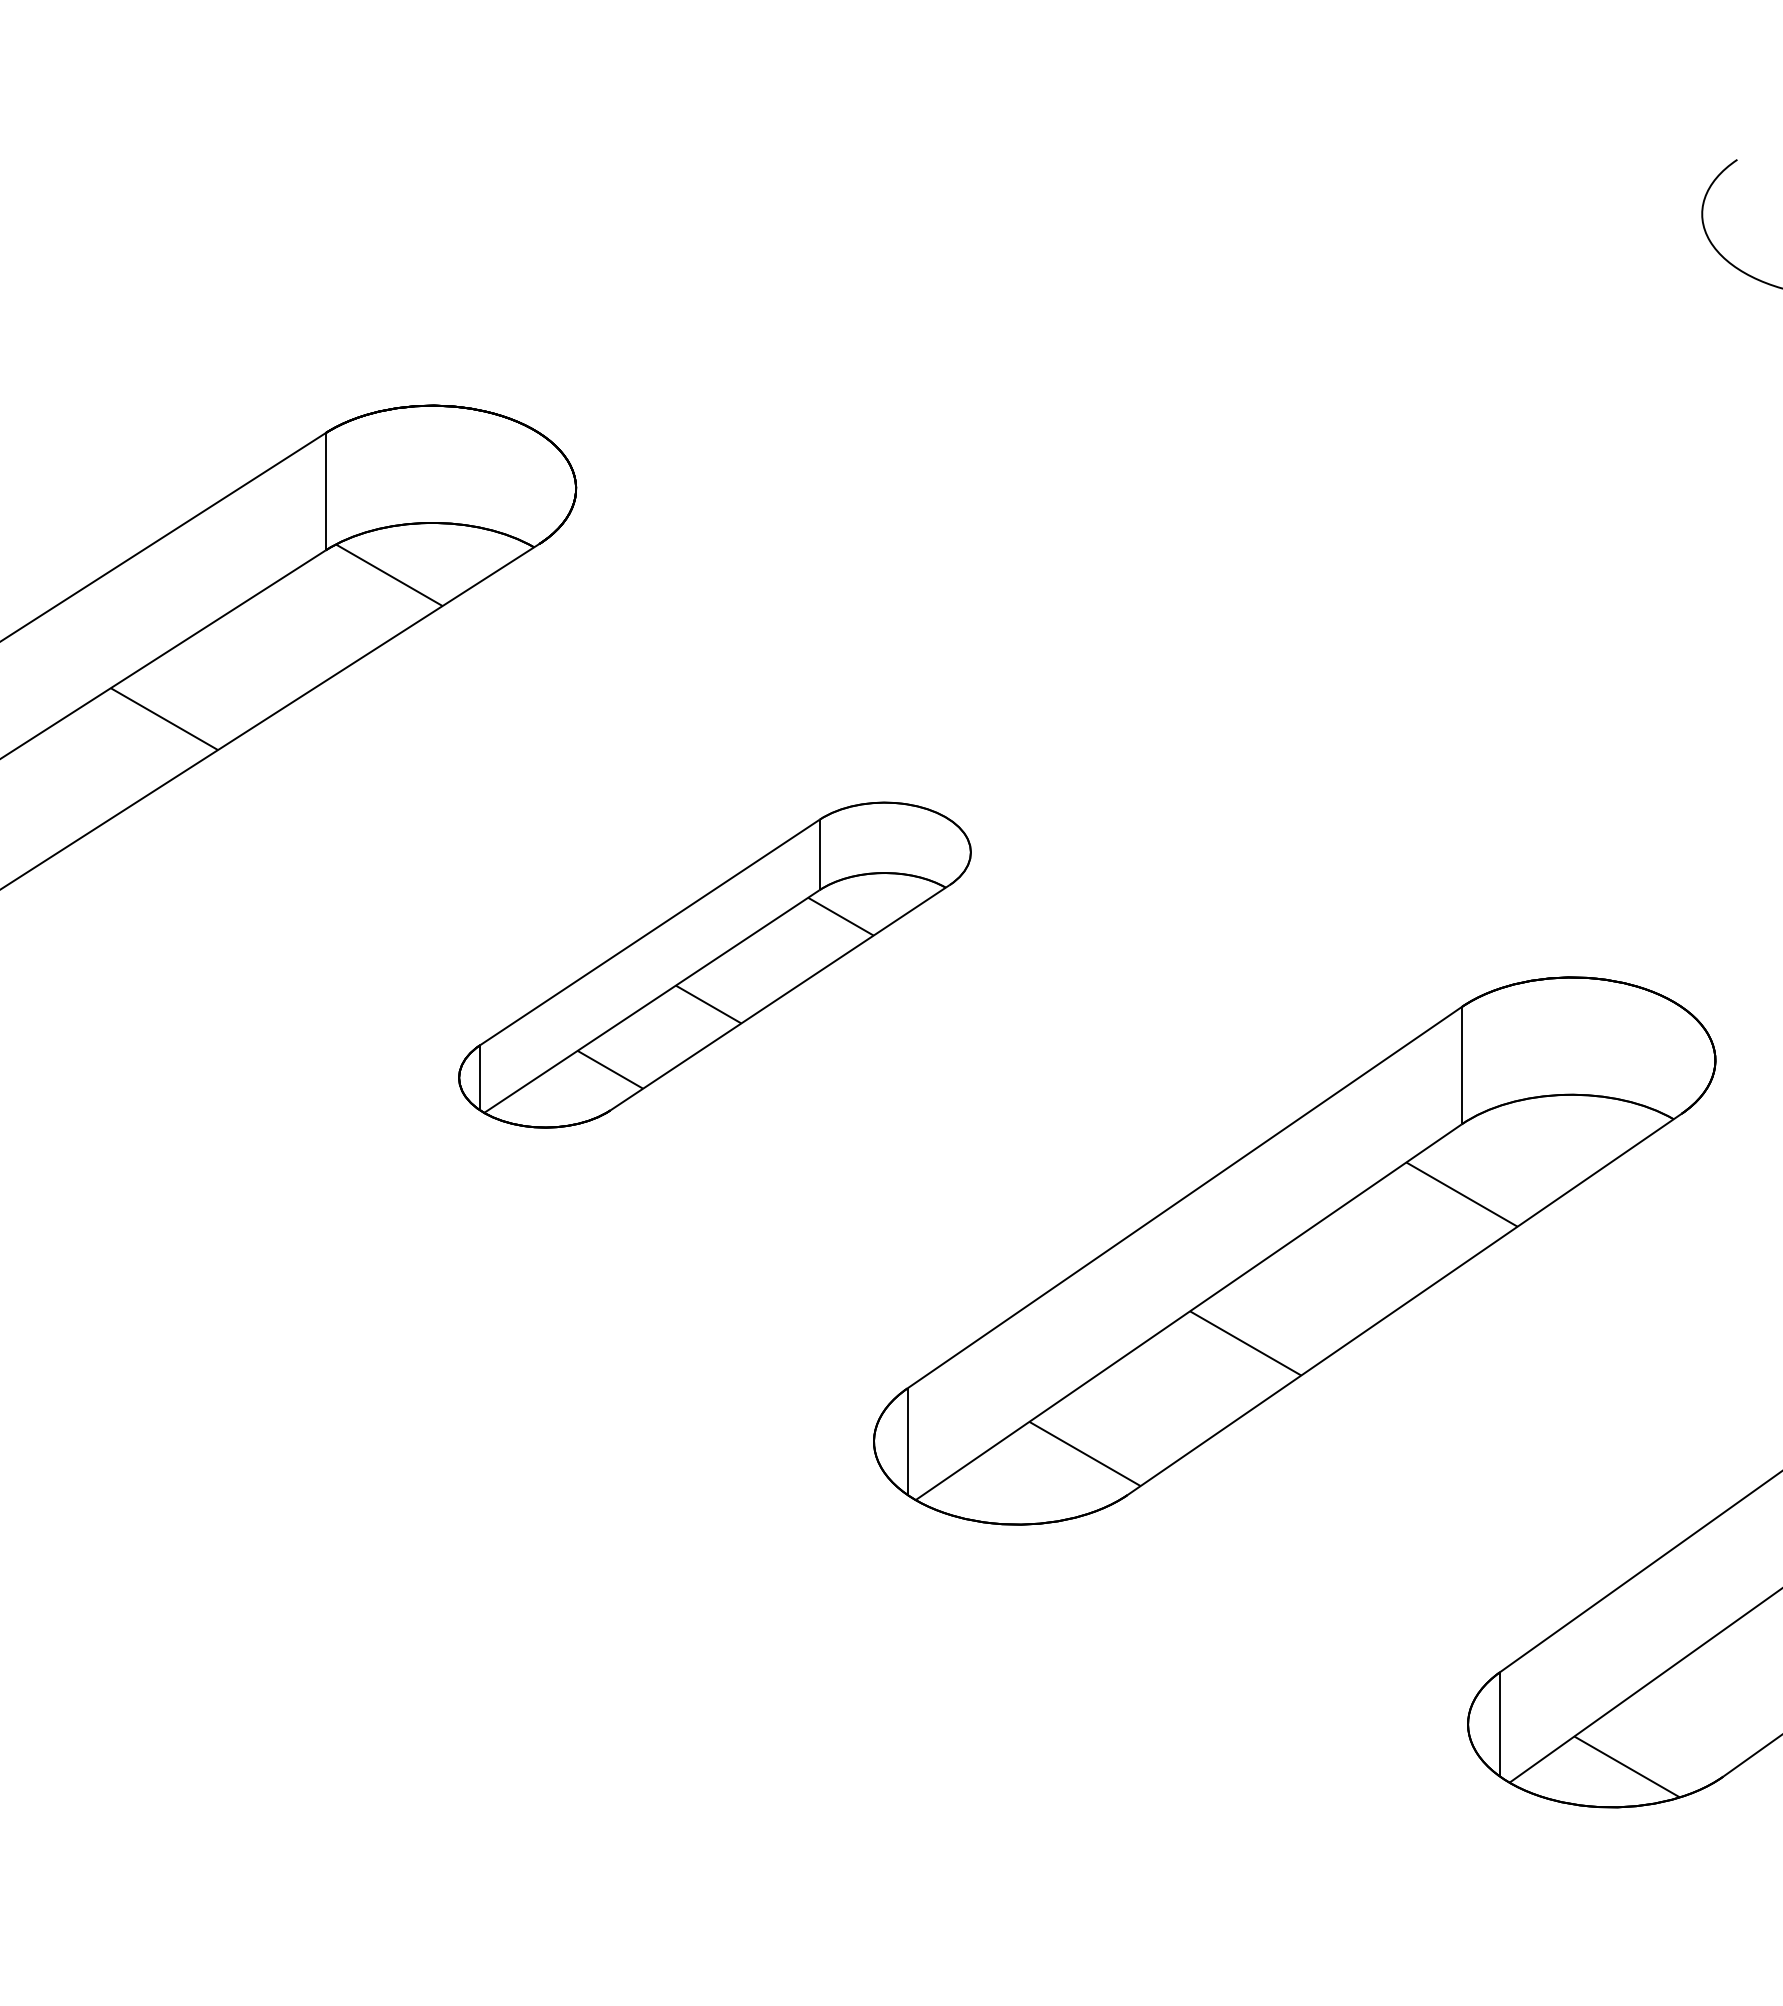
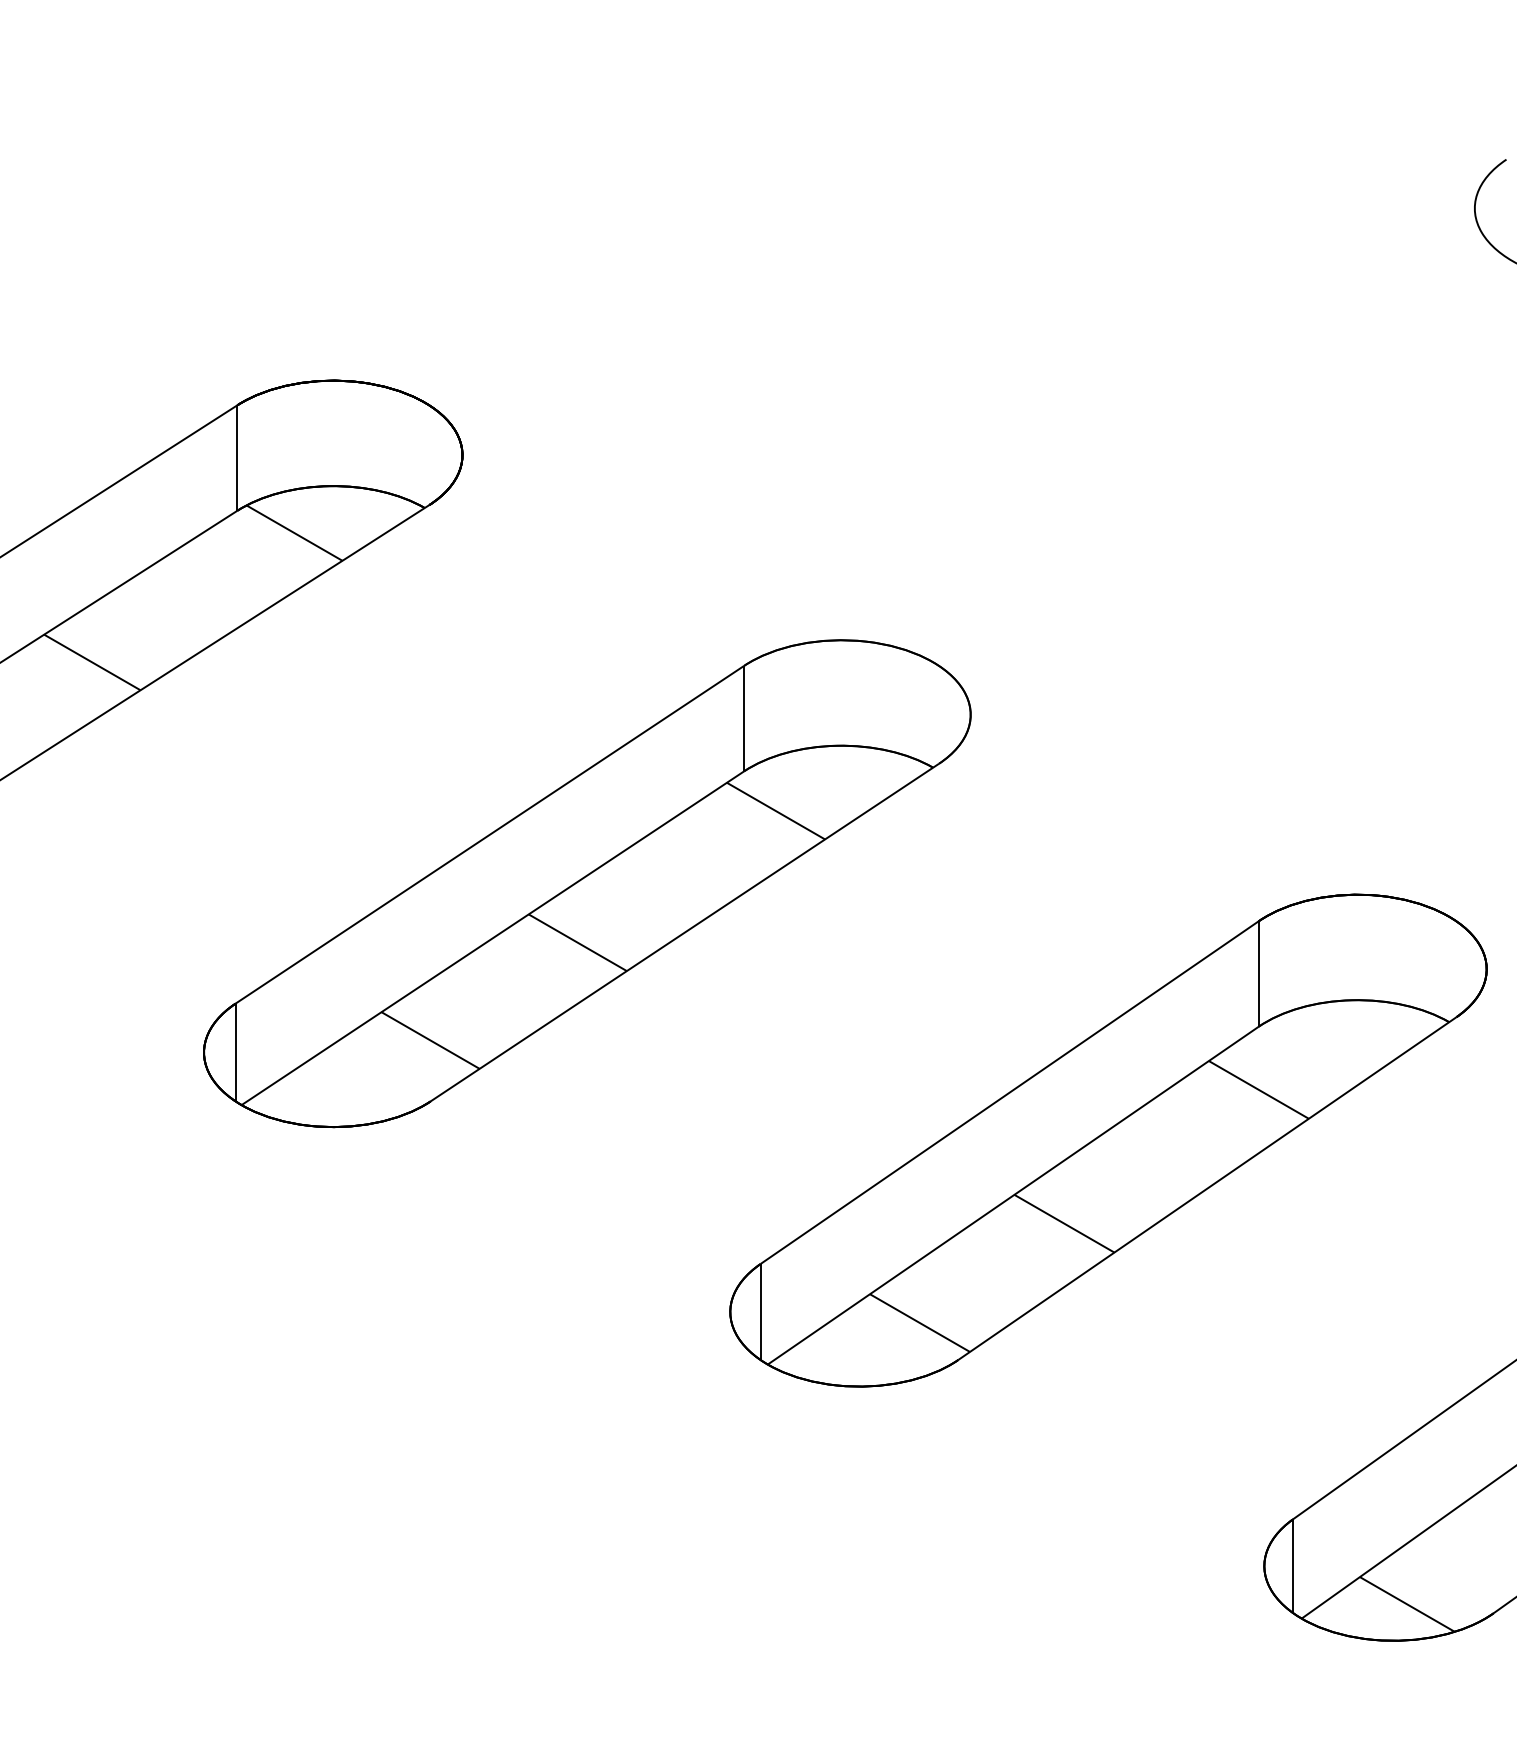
part: (714, 964) -> (586, 883), size x1.67

